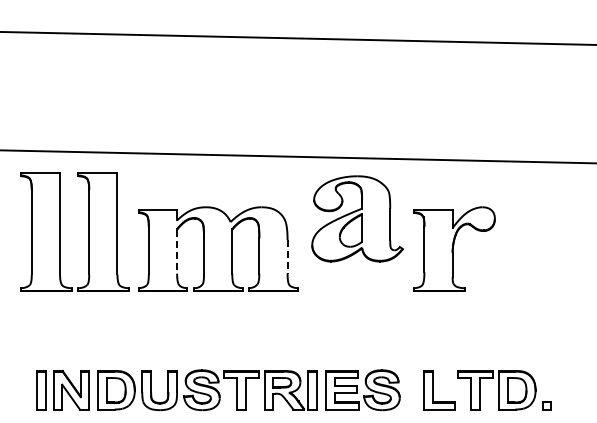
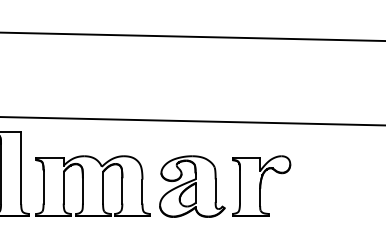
part: (357, 218) -> (192, 186), moved
line: (177, 251) -> (64, 187), dashed -> solid
line: (287, 256) -> (142, 191), dashed -> solid

